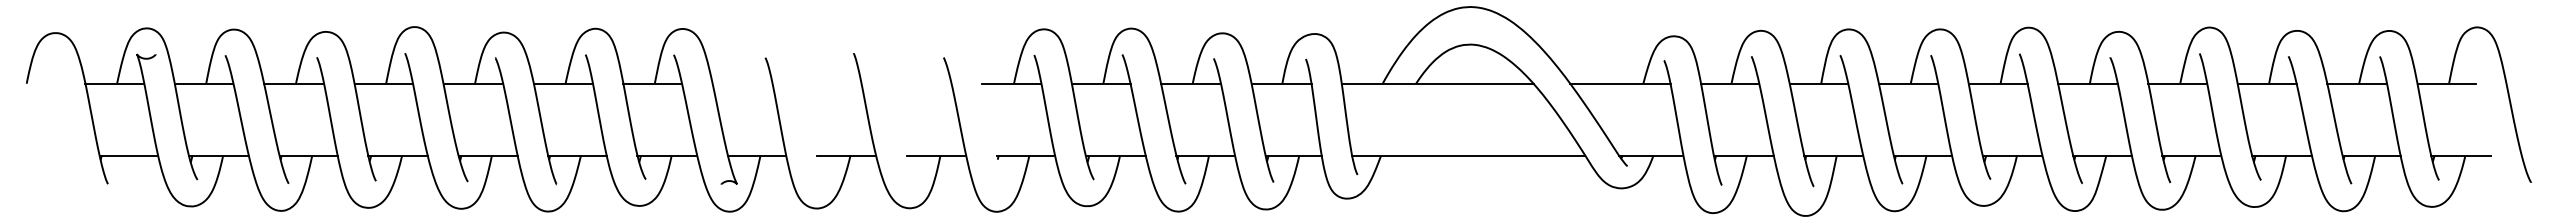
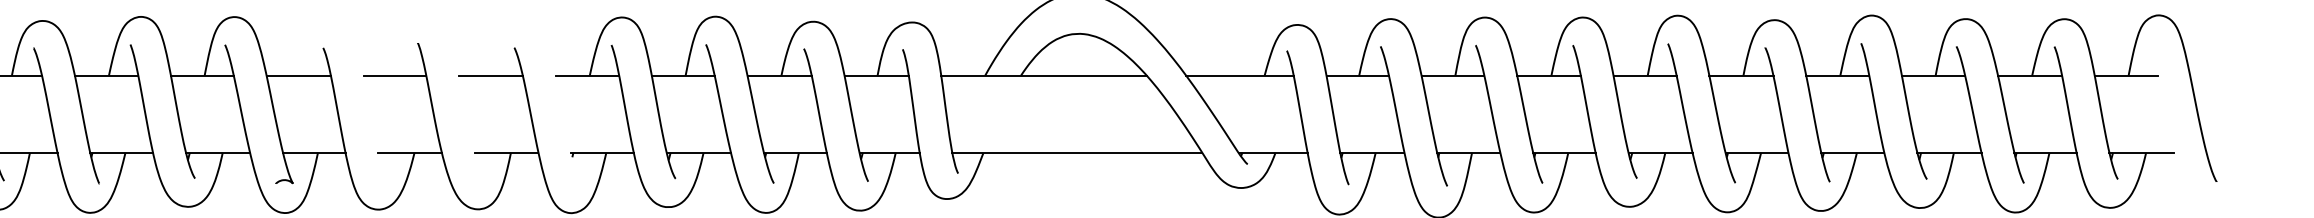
line: (742, 83) -> (298, 75), added
line: (832, 83) -> (395, 75), added
line: (921, 83) -> (490, 75), added

